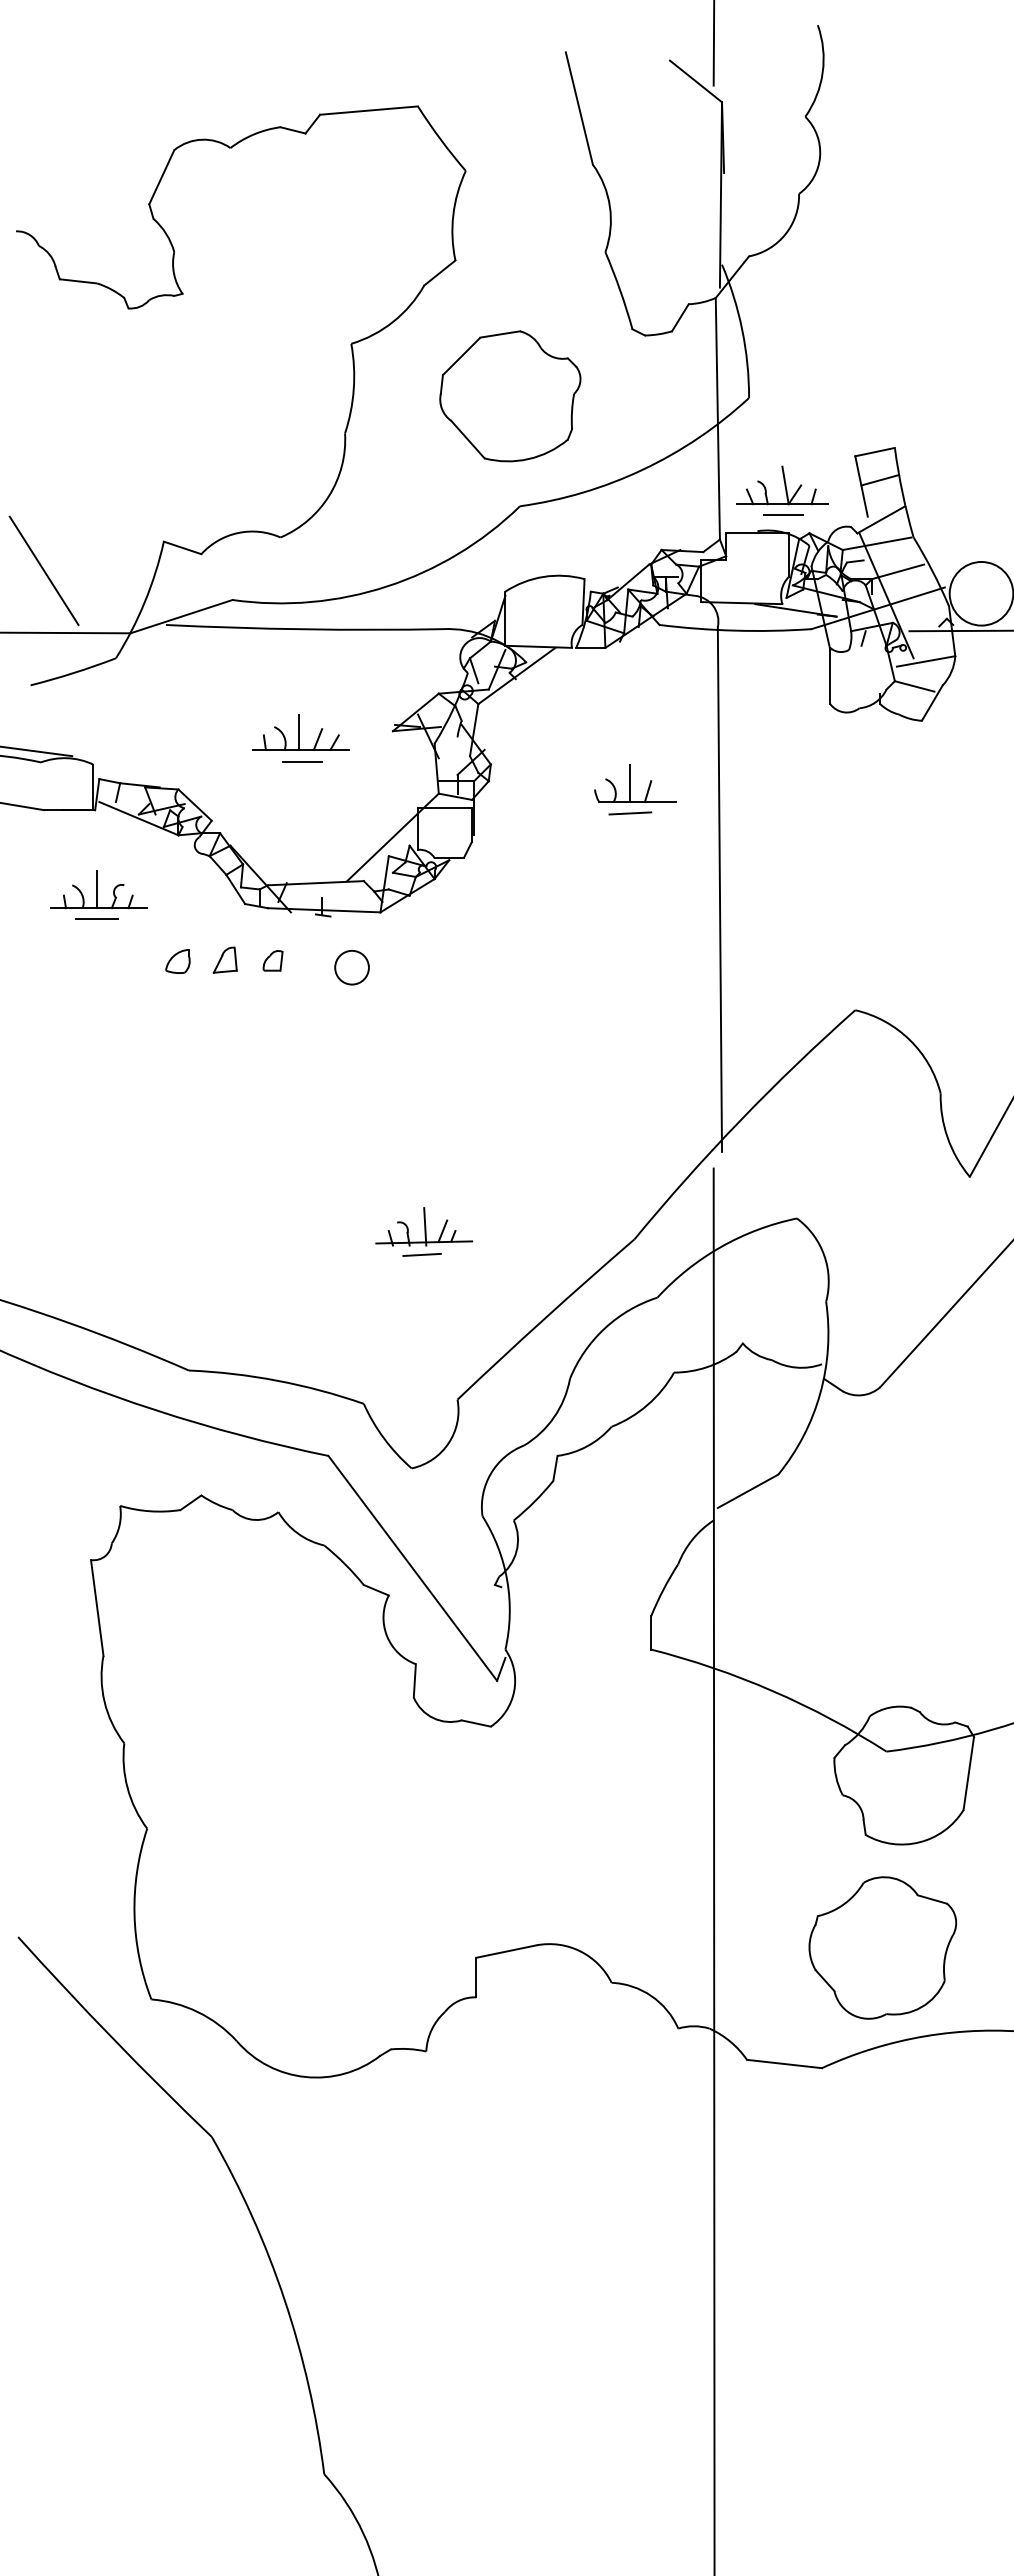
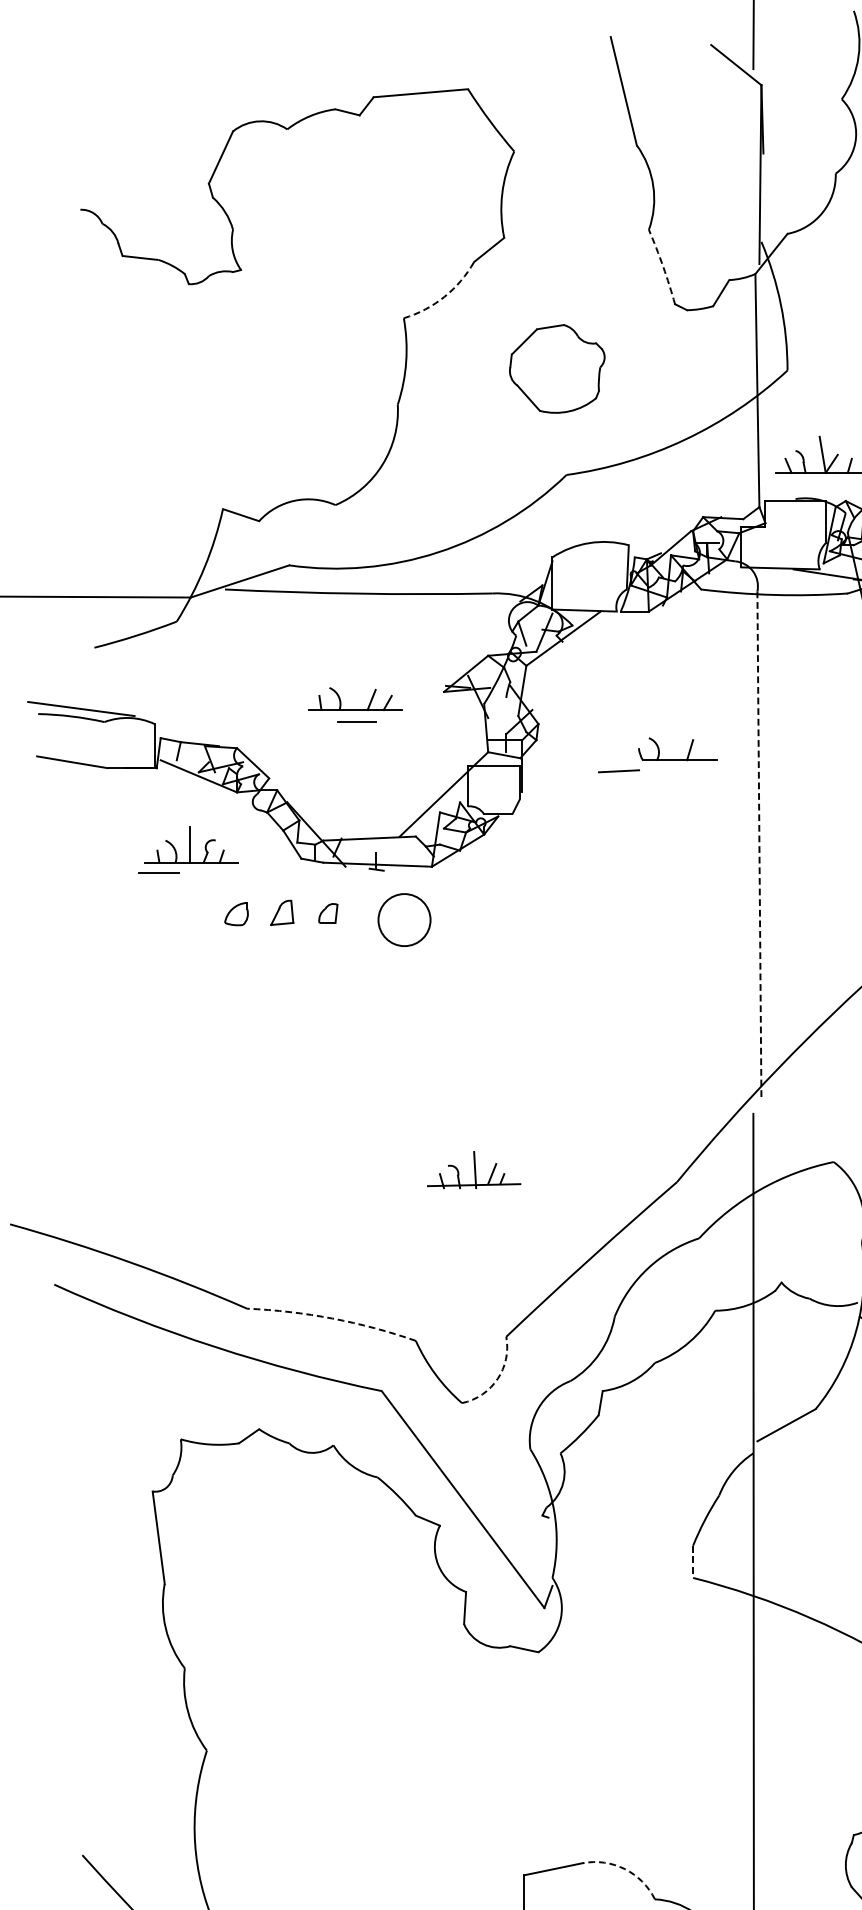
arc: (620, 290) -> (663, 266), solid -> dashed
arc: (393, 321) -> (444, 296), solid -> dashed
part: (510, 396) -> (557, 369), size x0.7
line: (783, 514) -> (820, 482), removed
line: (43, 570) -> (106, 536), removed
line: (299, 731) -> (353, 692), removed
line: (630, 781) -> (673, 740), removed
line: (630, 813) -> (619, 771), moved
part: (98, 889) -> (190, 844), moved
line: (719, 889) -> (758, 844), solid -> dashed
circle: (351, 967) -> (403, 919), size x1.6
line: (421, 1254) -> (471, 1196), removed
arc: (277, 1380) -> (332, 1318), solid -> dashed
arc: (448, 1443) -> (497, 1379), solid -> dashed
line: (651, 1632) -> (693, 1561), solid -> dashed
arc: (580, 1951) -> (624, 1869), solid -> dashed

